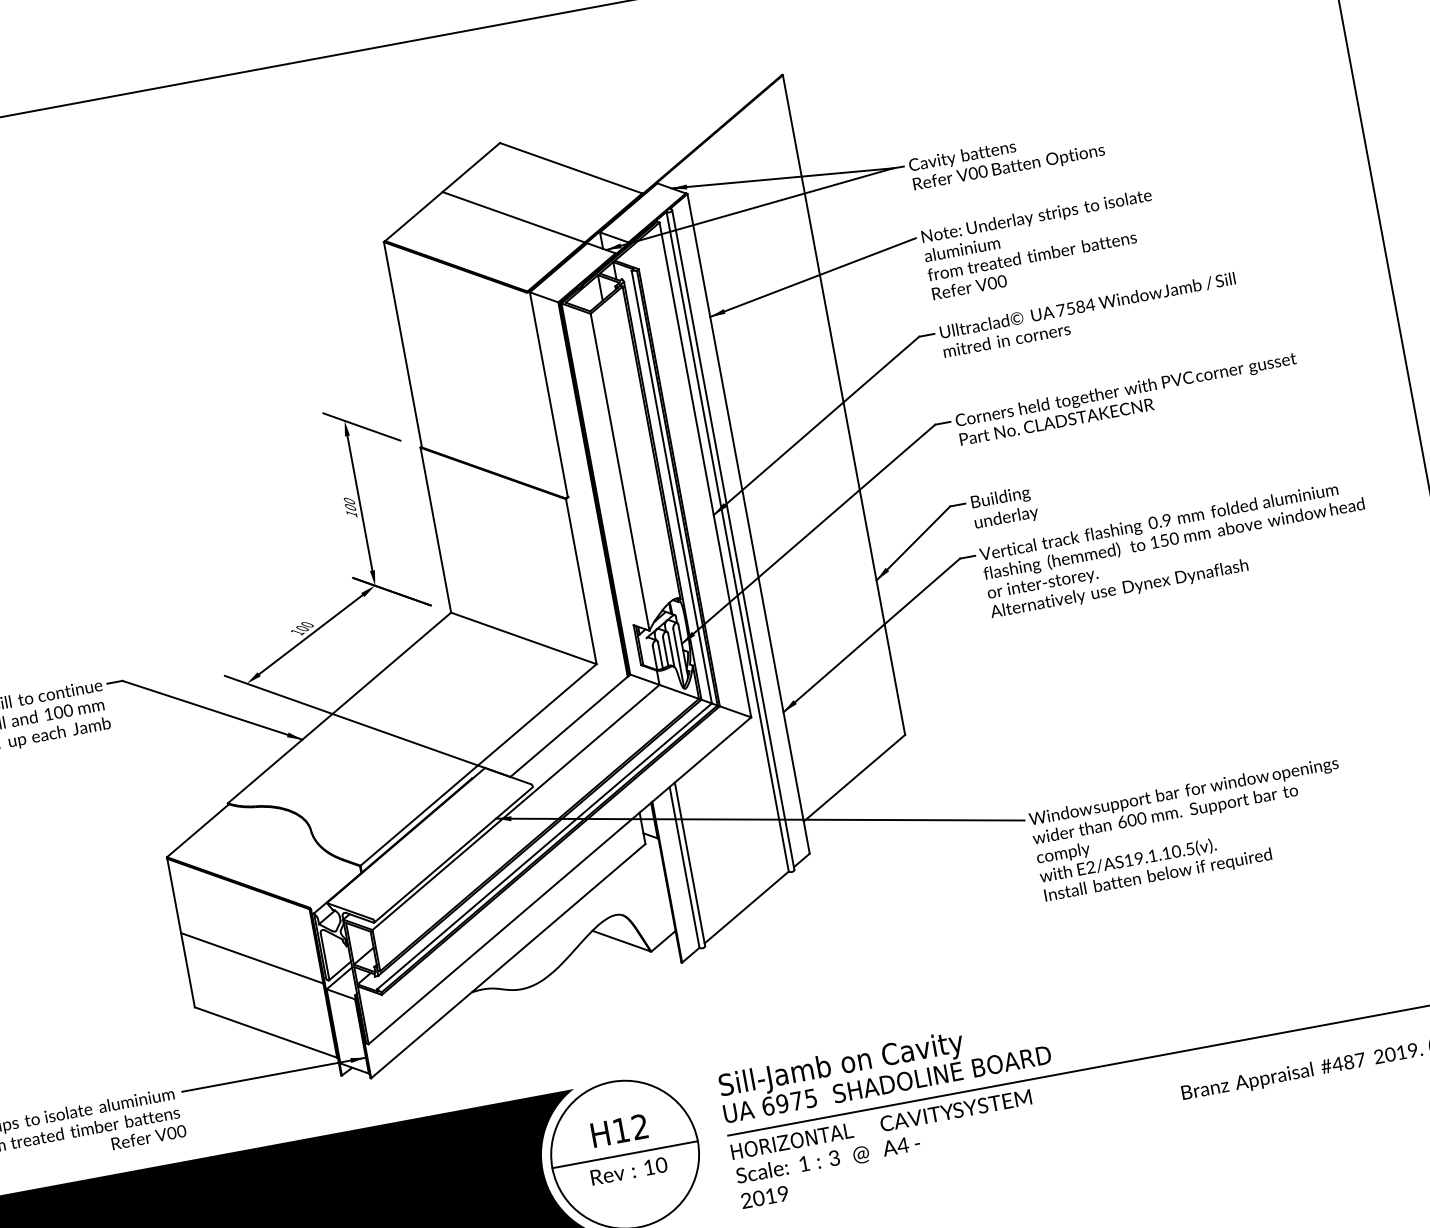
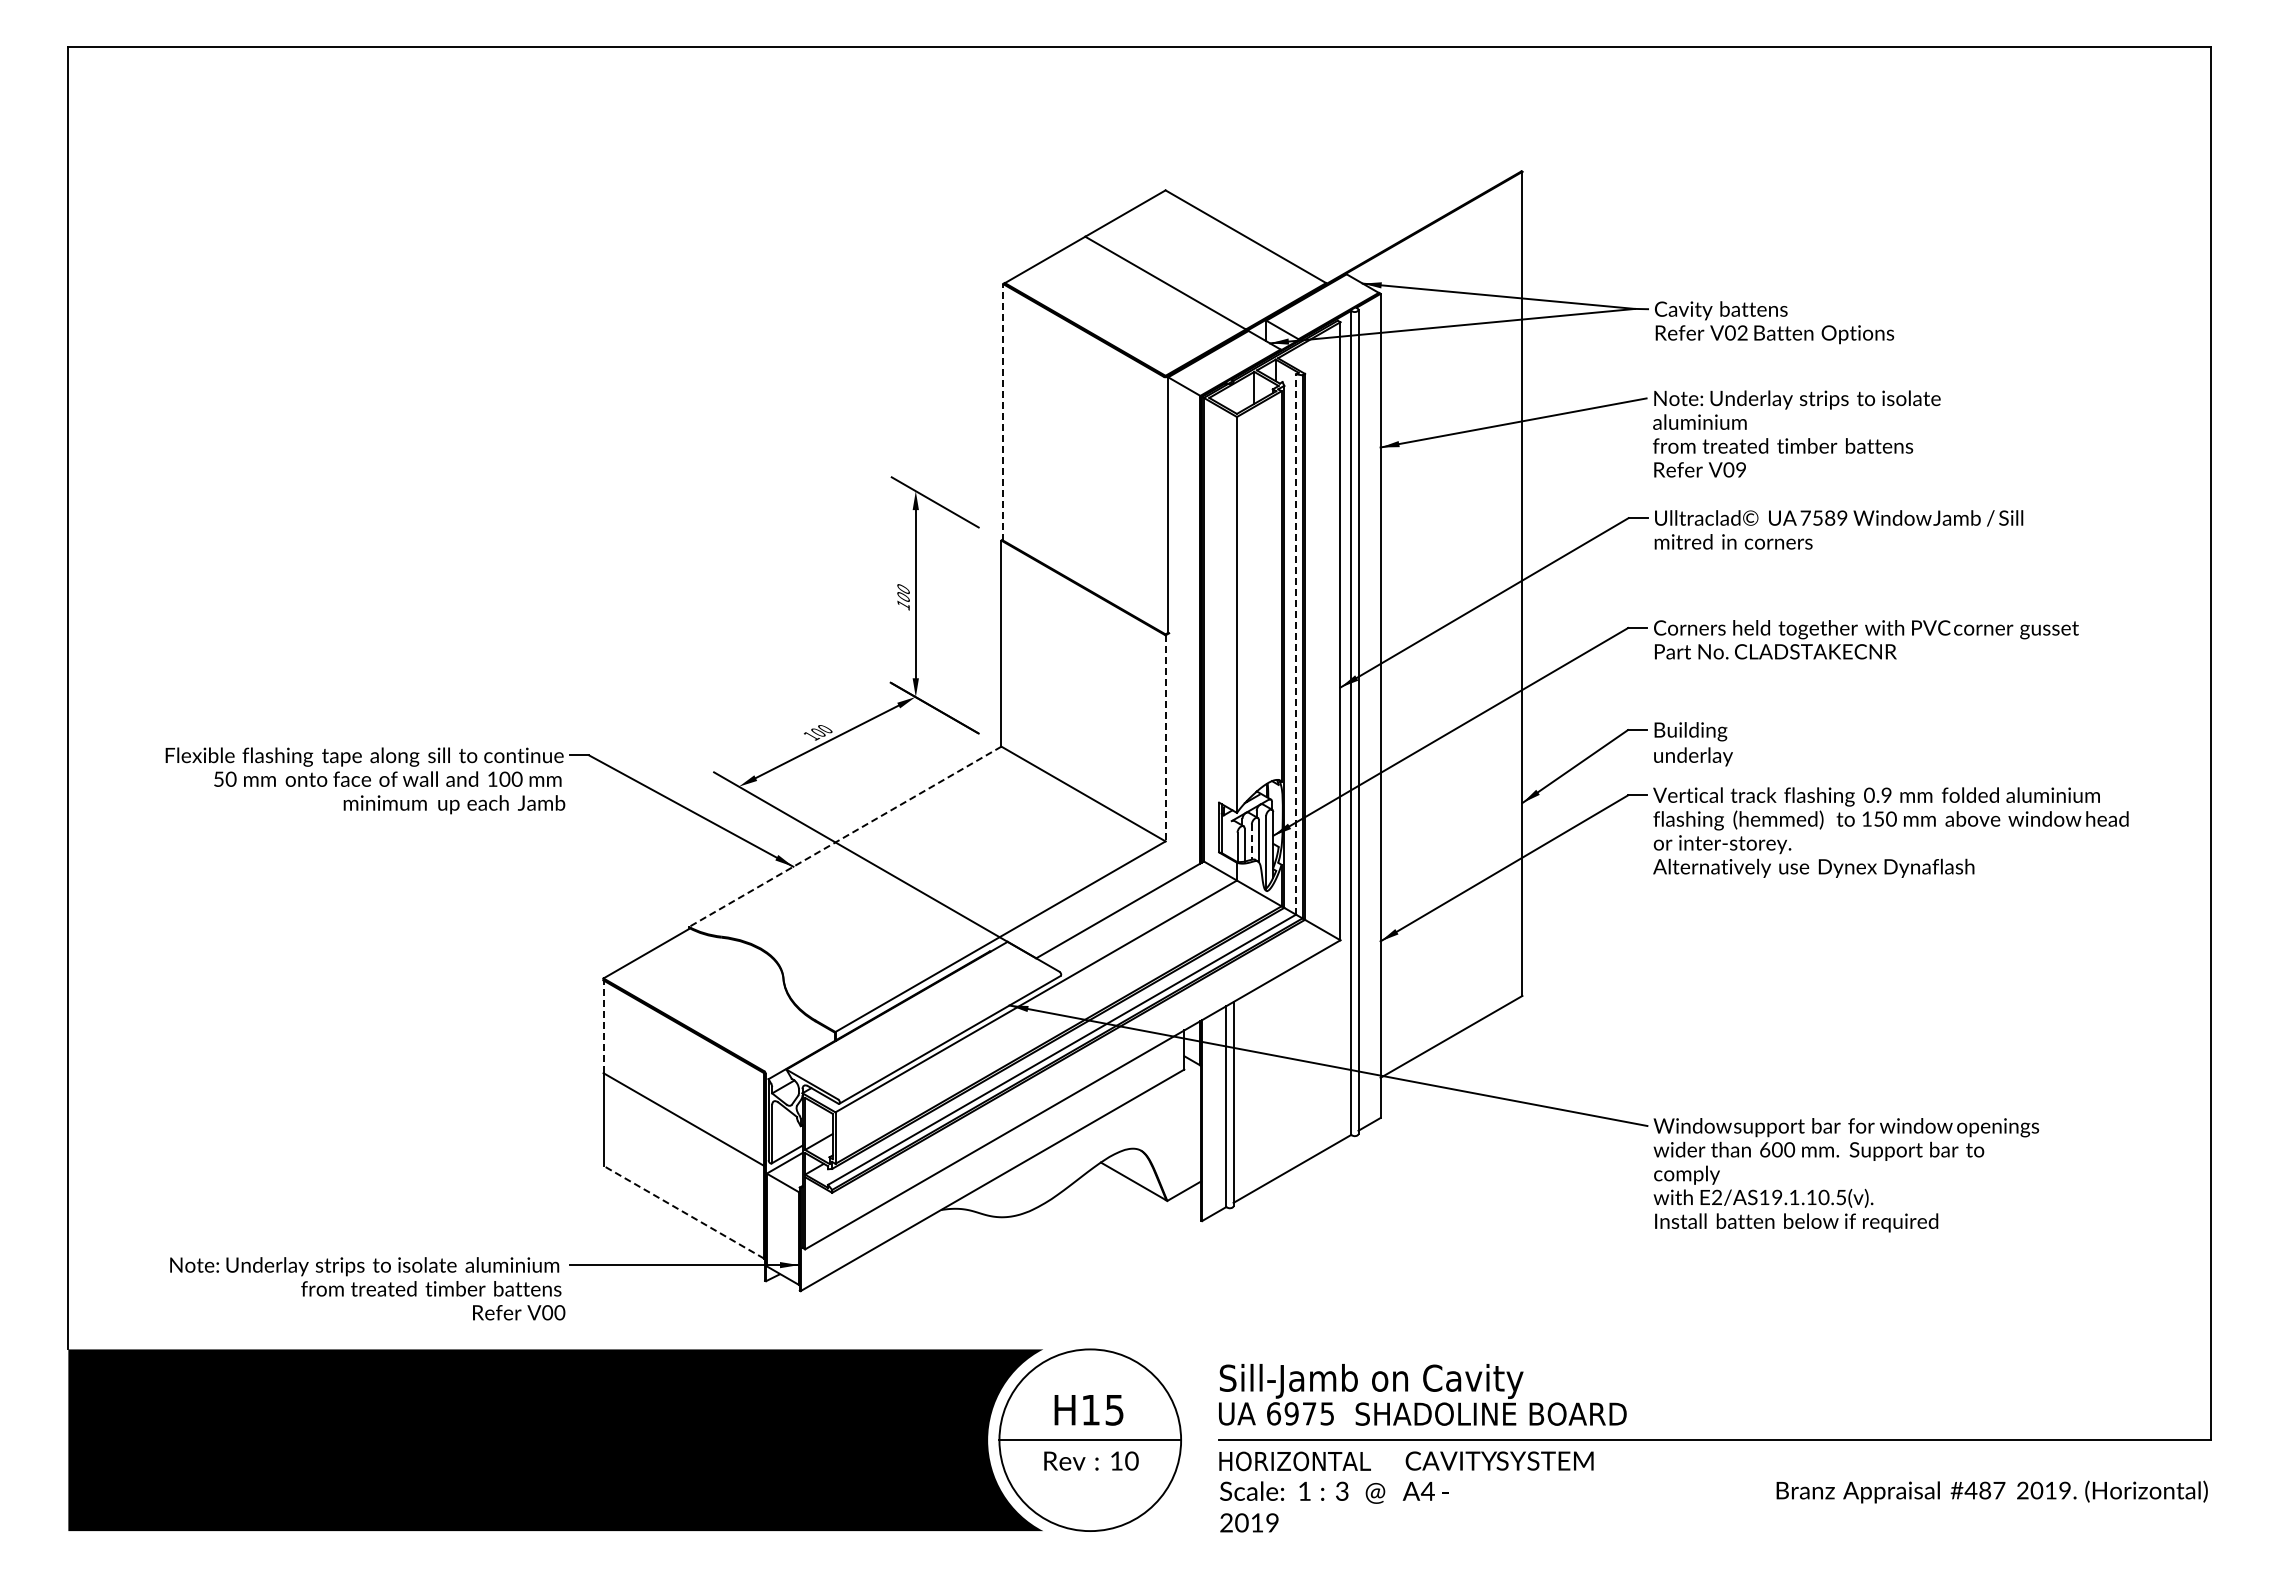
text: (983, 172) -> (1742, 333), V00 -> V02
text: (1001, 281) -> (1740, 470), V00 -> V09
text: (1089, 304) -> (1841, 517), 7584 -> 7589
line: (403, 344) -> (1003, 411), solid -> dashed
line: (672, 487) -> (1296, 644), solid -> dashed
line: (581, 581) -> (1165, 738), solid -> dashed
line: (665, 652) -> (1251, 842), solid -> dashed
line: (338, 708) -> (844, 837), solid -> dashed
line: (174, 895) -> (603, 1026), solid -> dashed
line: (265, 1032) -> (683, 1212), solid -> dashed
text: (639, 1126) -> (1114, 1409), H12 -> H15

